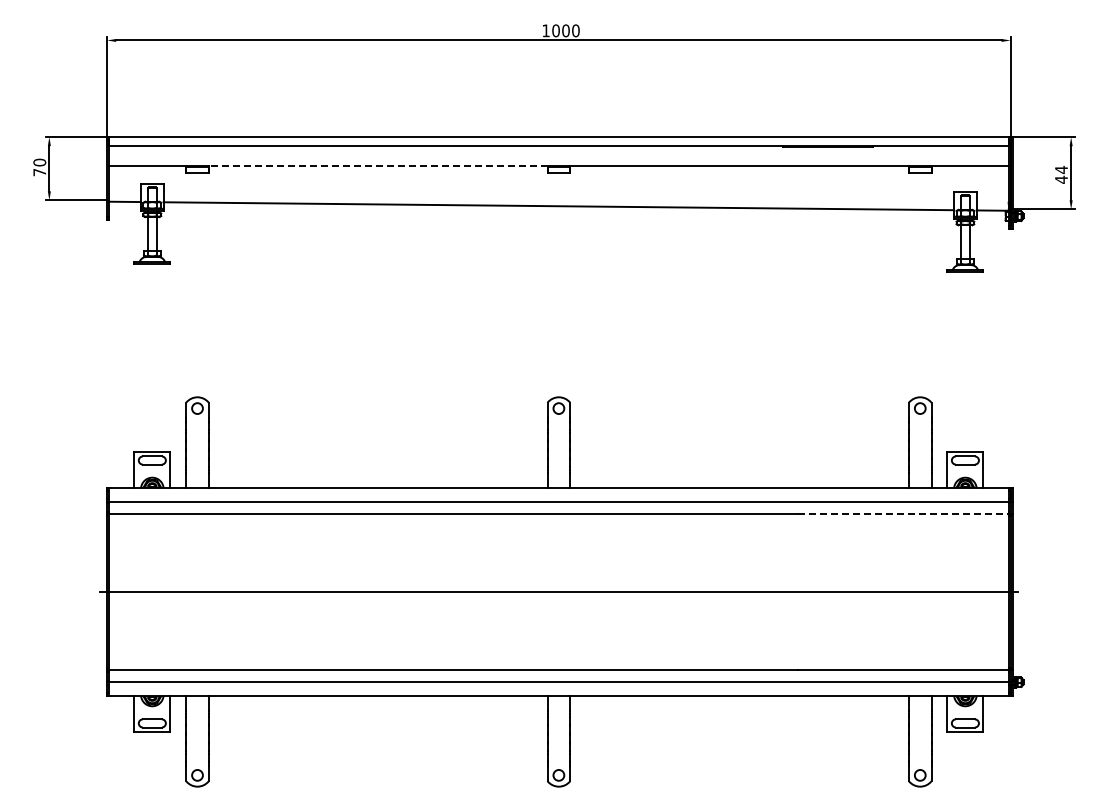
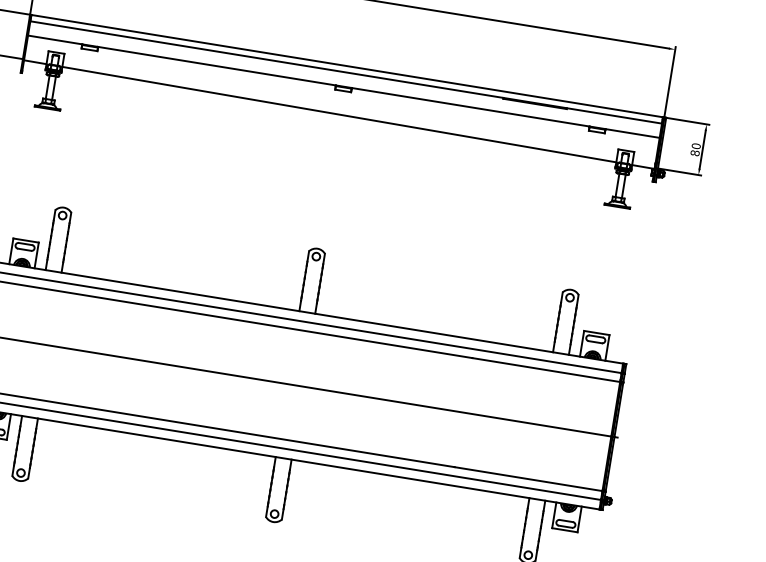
line: (377, 166) -> (216, 66), dashed -> solid
text: (1061, 174) -> (695, 149), 44 -> 80
line: (904, 514) -> (546, 370), dashed -> solid

